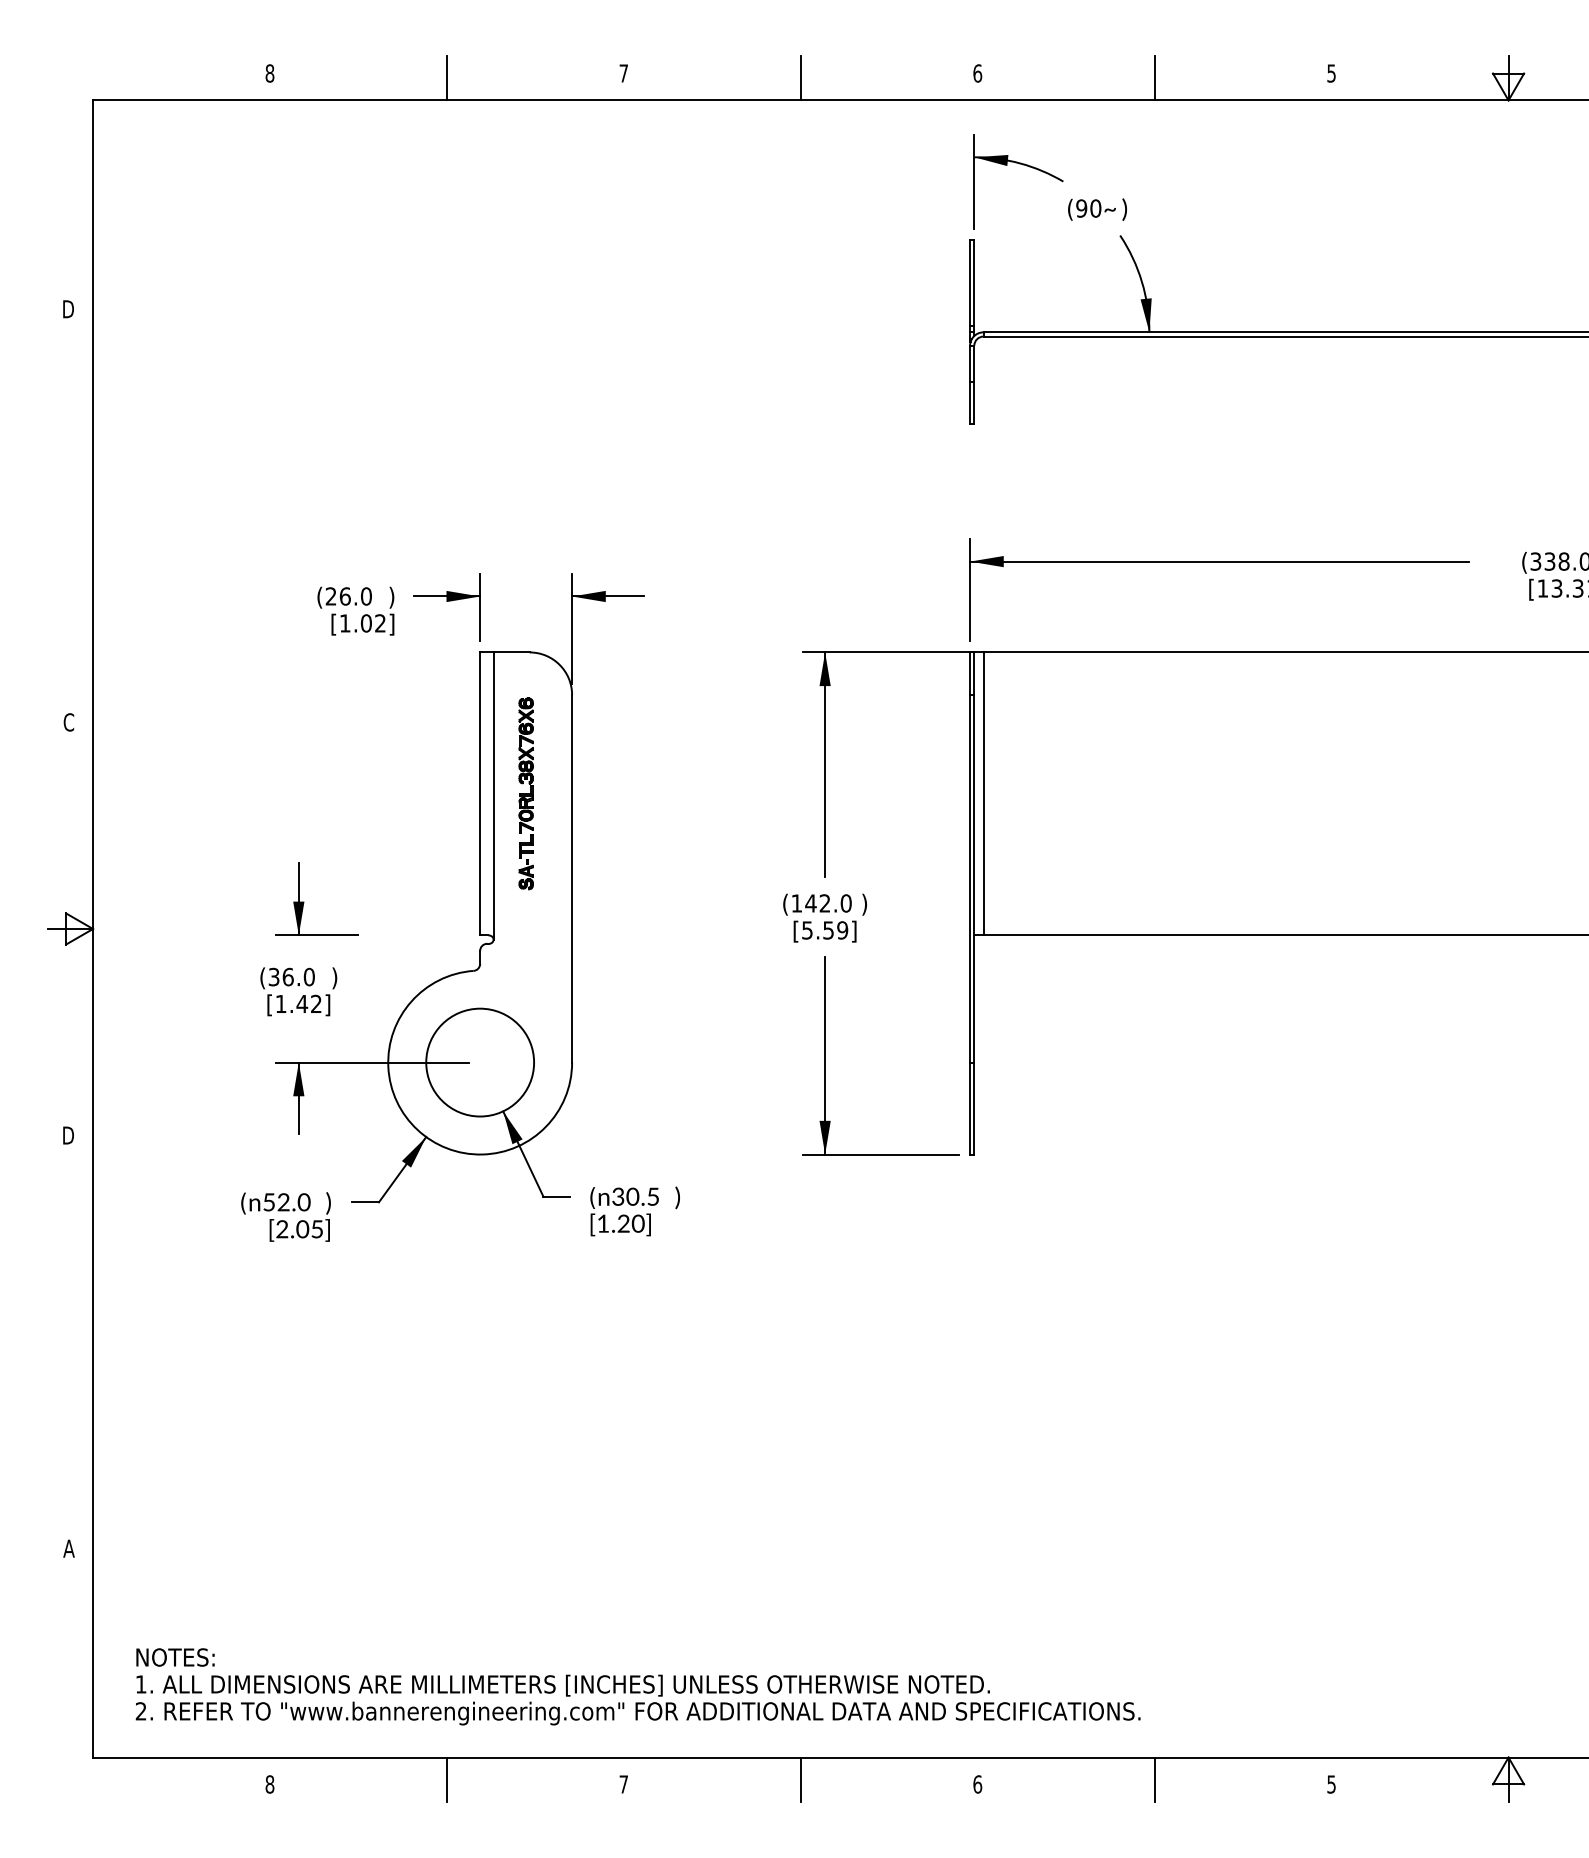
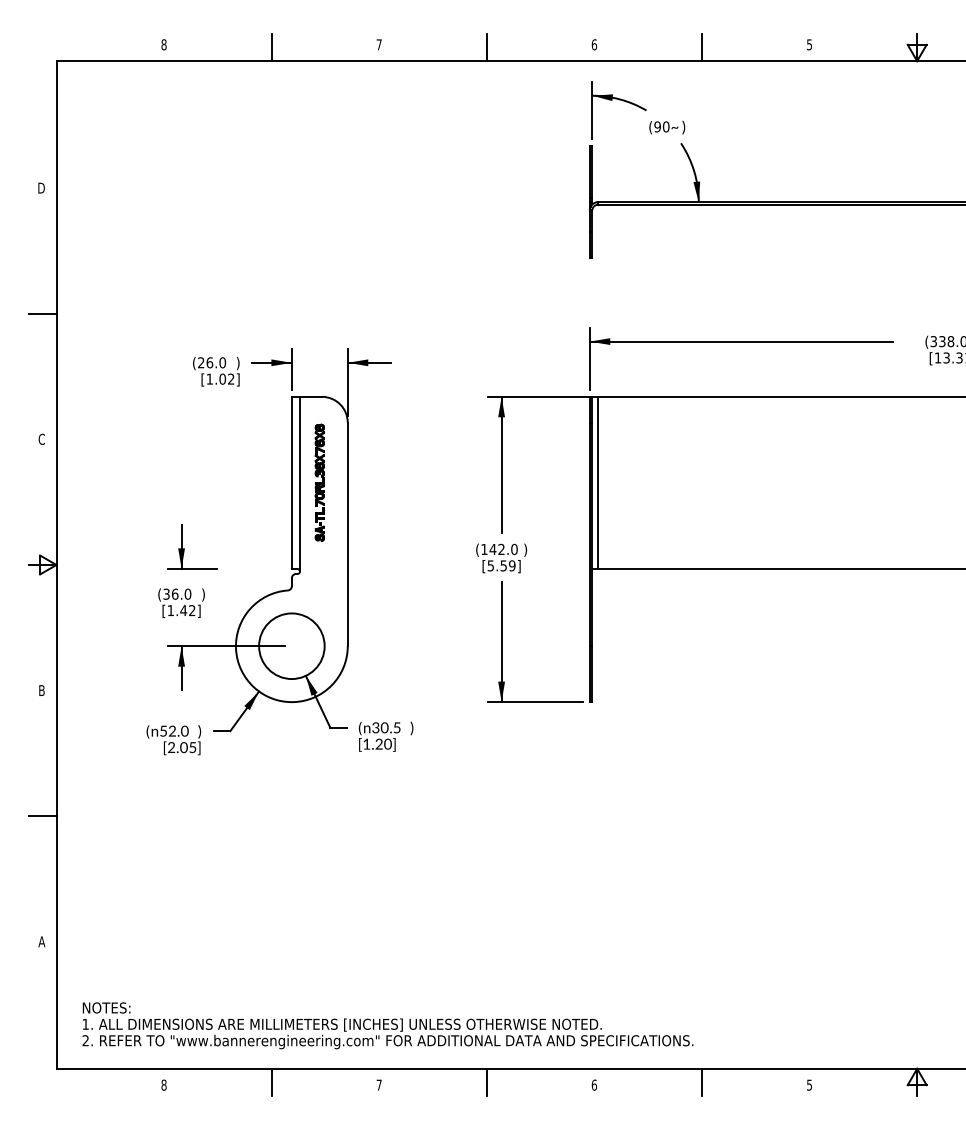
line: (70, 515) -> (42, 313), added
text: (68, 1135) -> (41, 690), D -> B
line: (70, 1342) -> (42, 816), added

